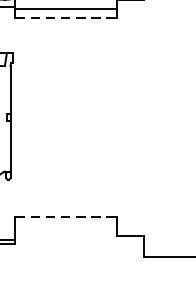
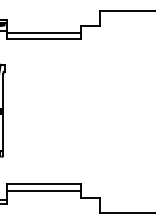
line: (65, 18) -> (43, 39), dashed -> solid
line: (65, 217) -> (43, 184), dashed -> solid
line: (65, 225) -> (43, 190), added

